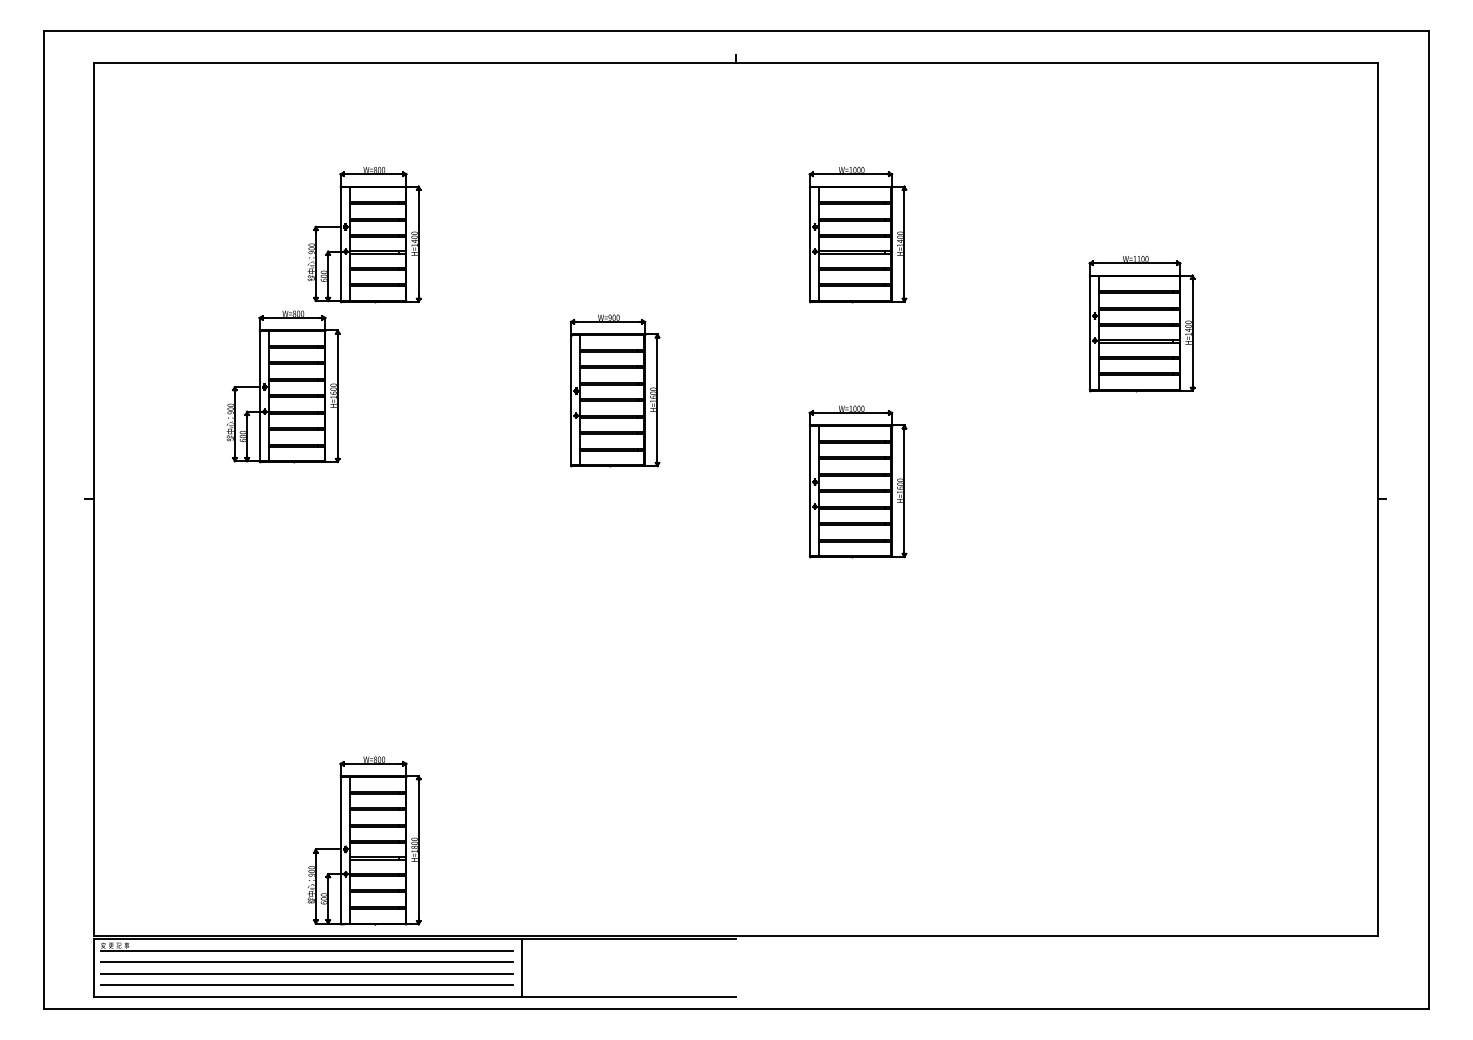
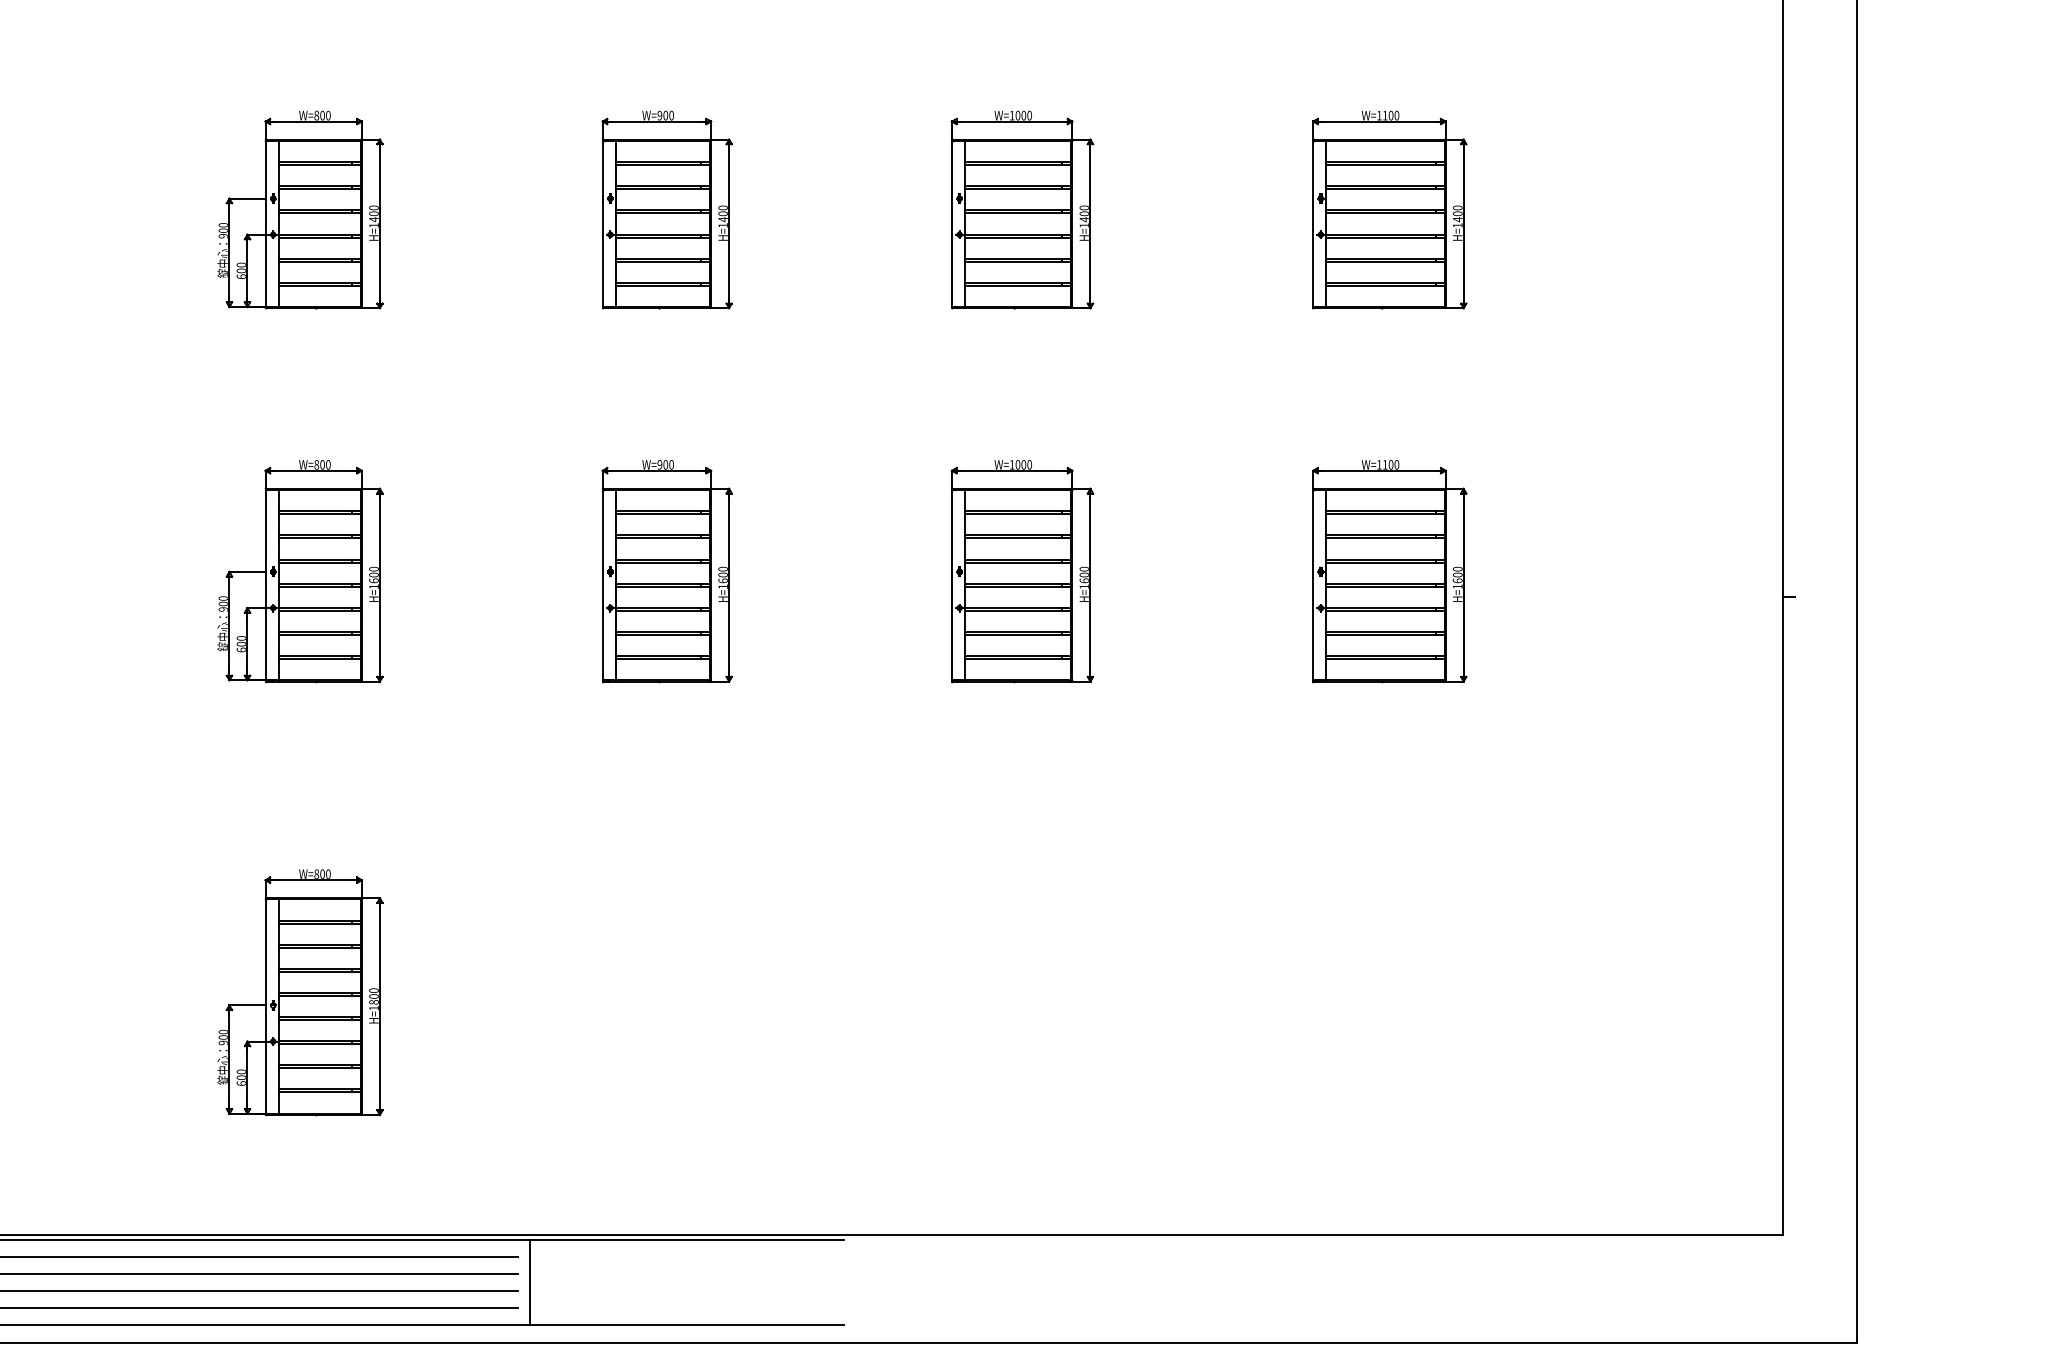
part: (614, 235) -> (666, 211), added
part: (1141, 324) -> (1388, 211), moved
part: (283, 386) -> (300, 571), moved
part: (615, 390) -> (667, 571), moved
part: (1108, 481) -> (1388, 571), added
part: (364, 840) -> (300, 992), moved

